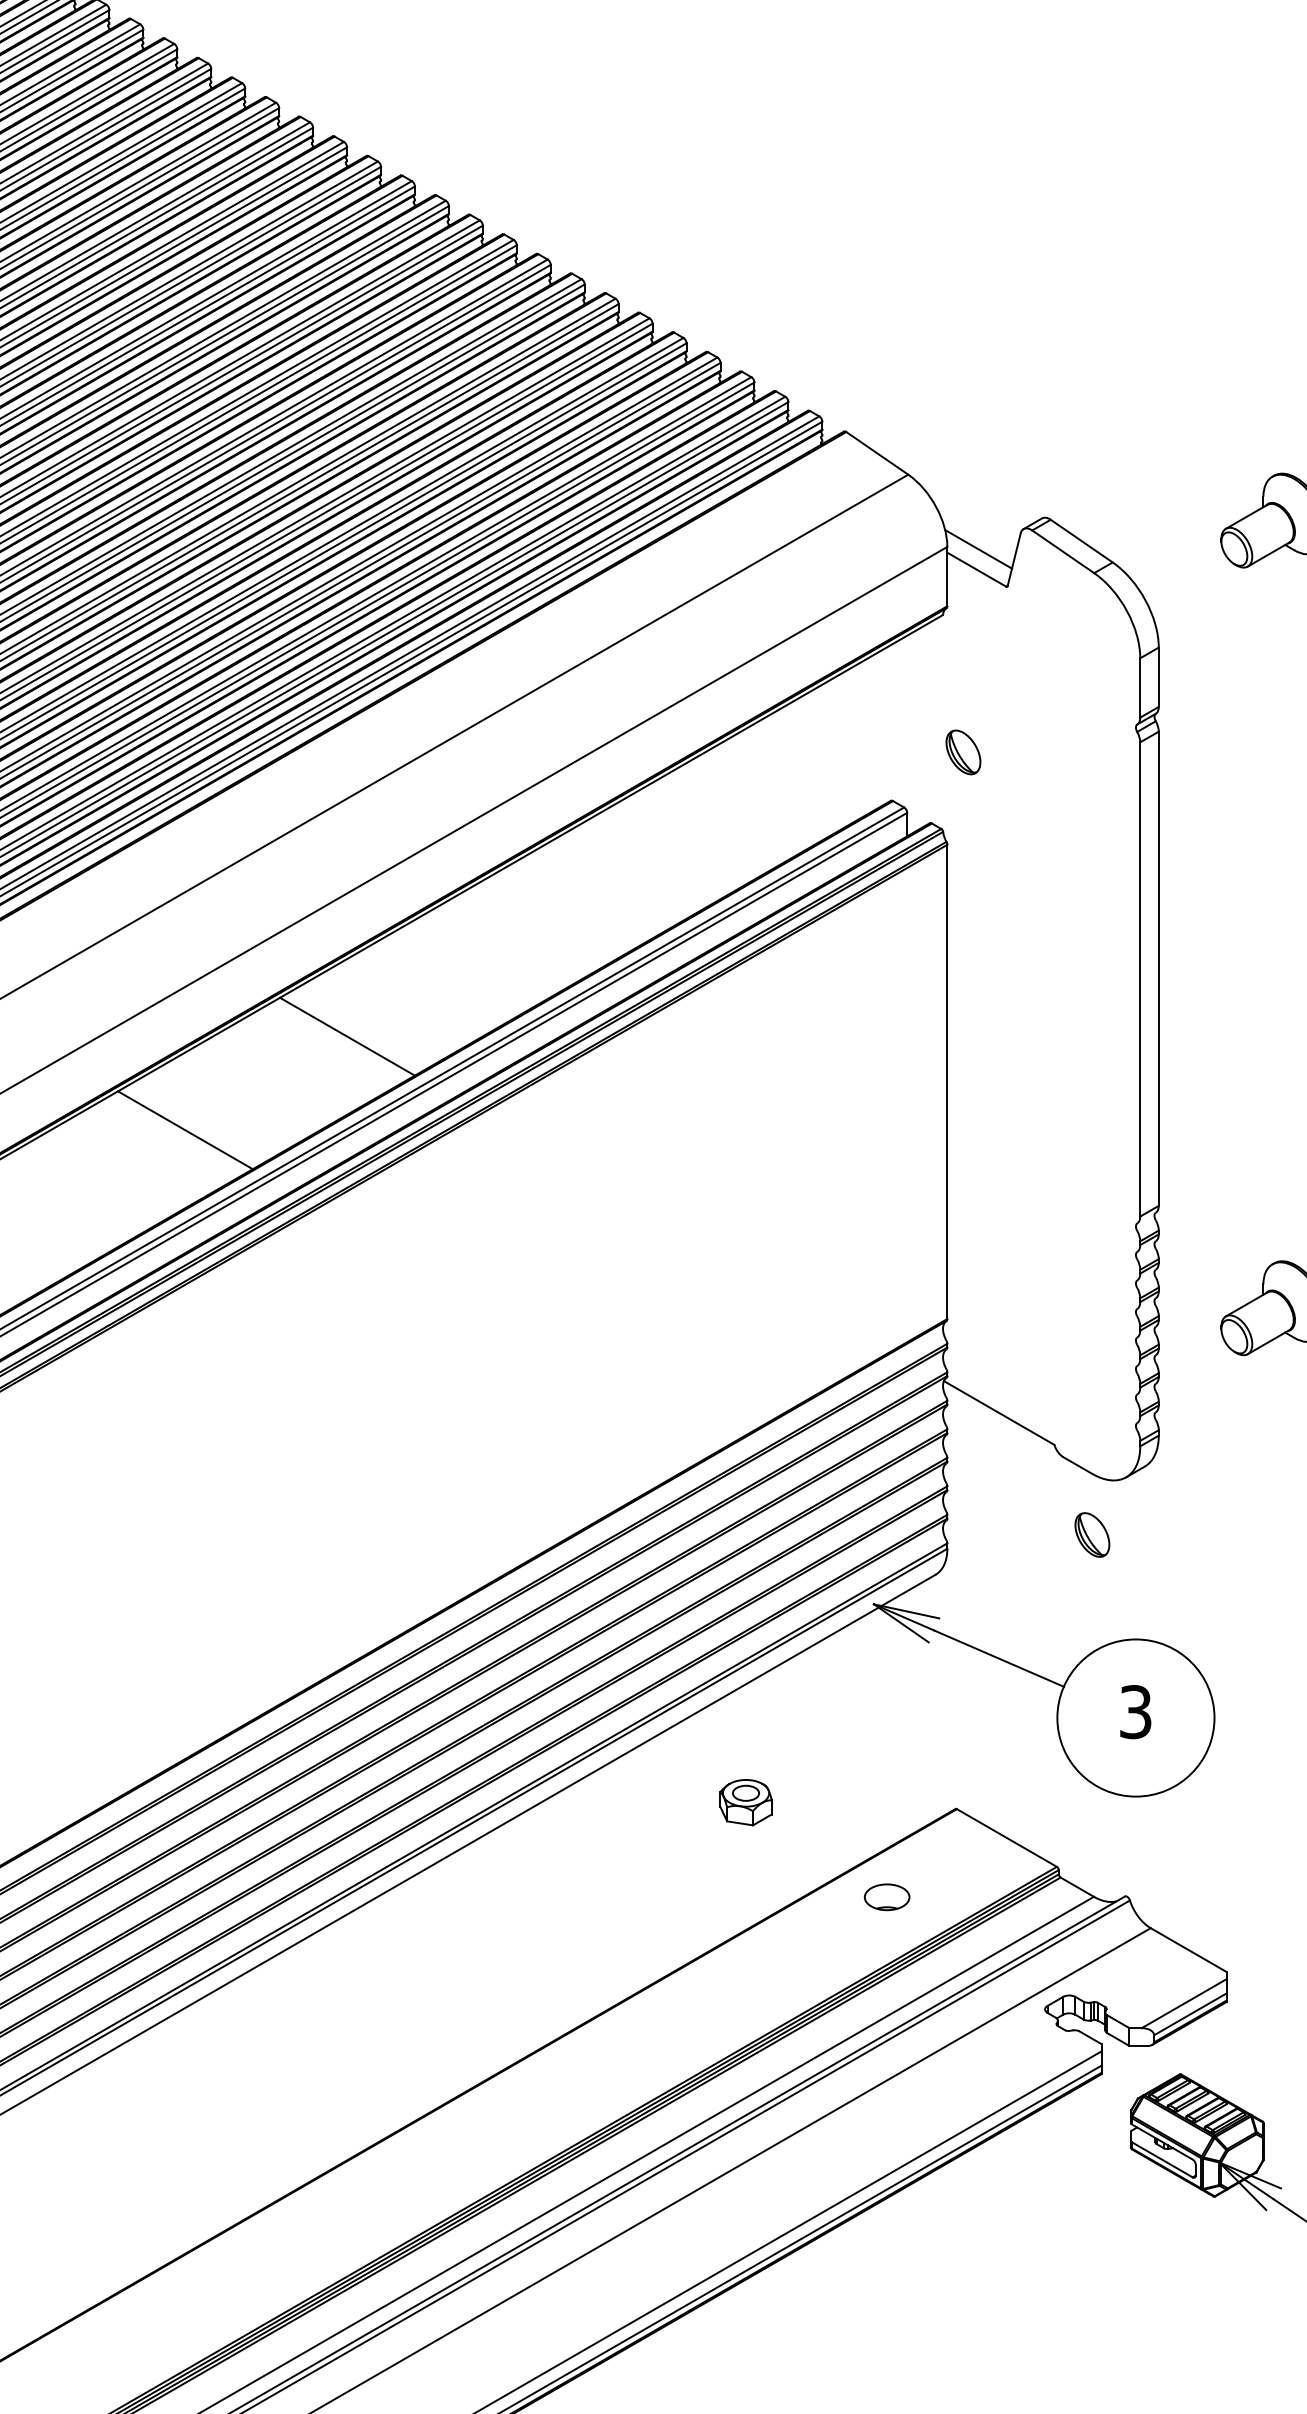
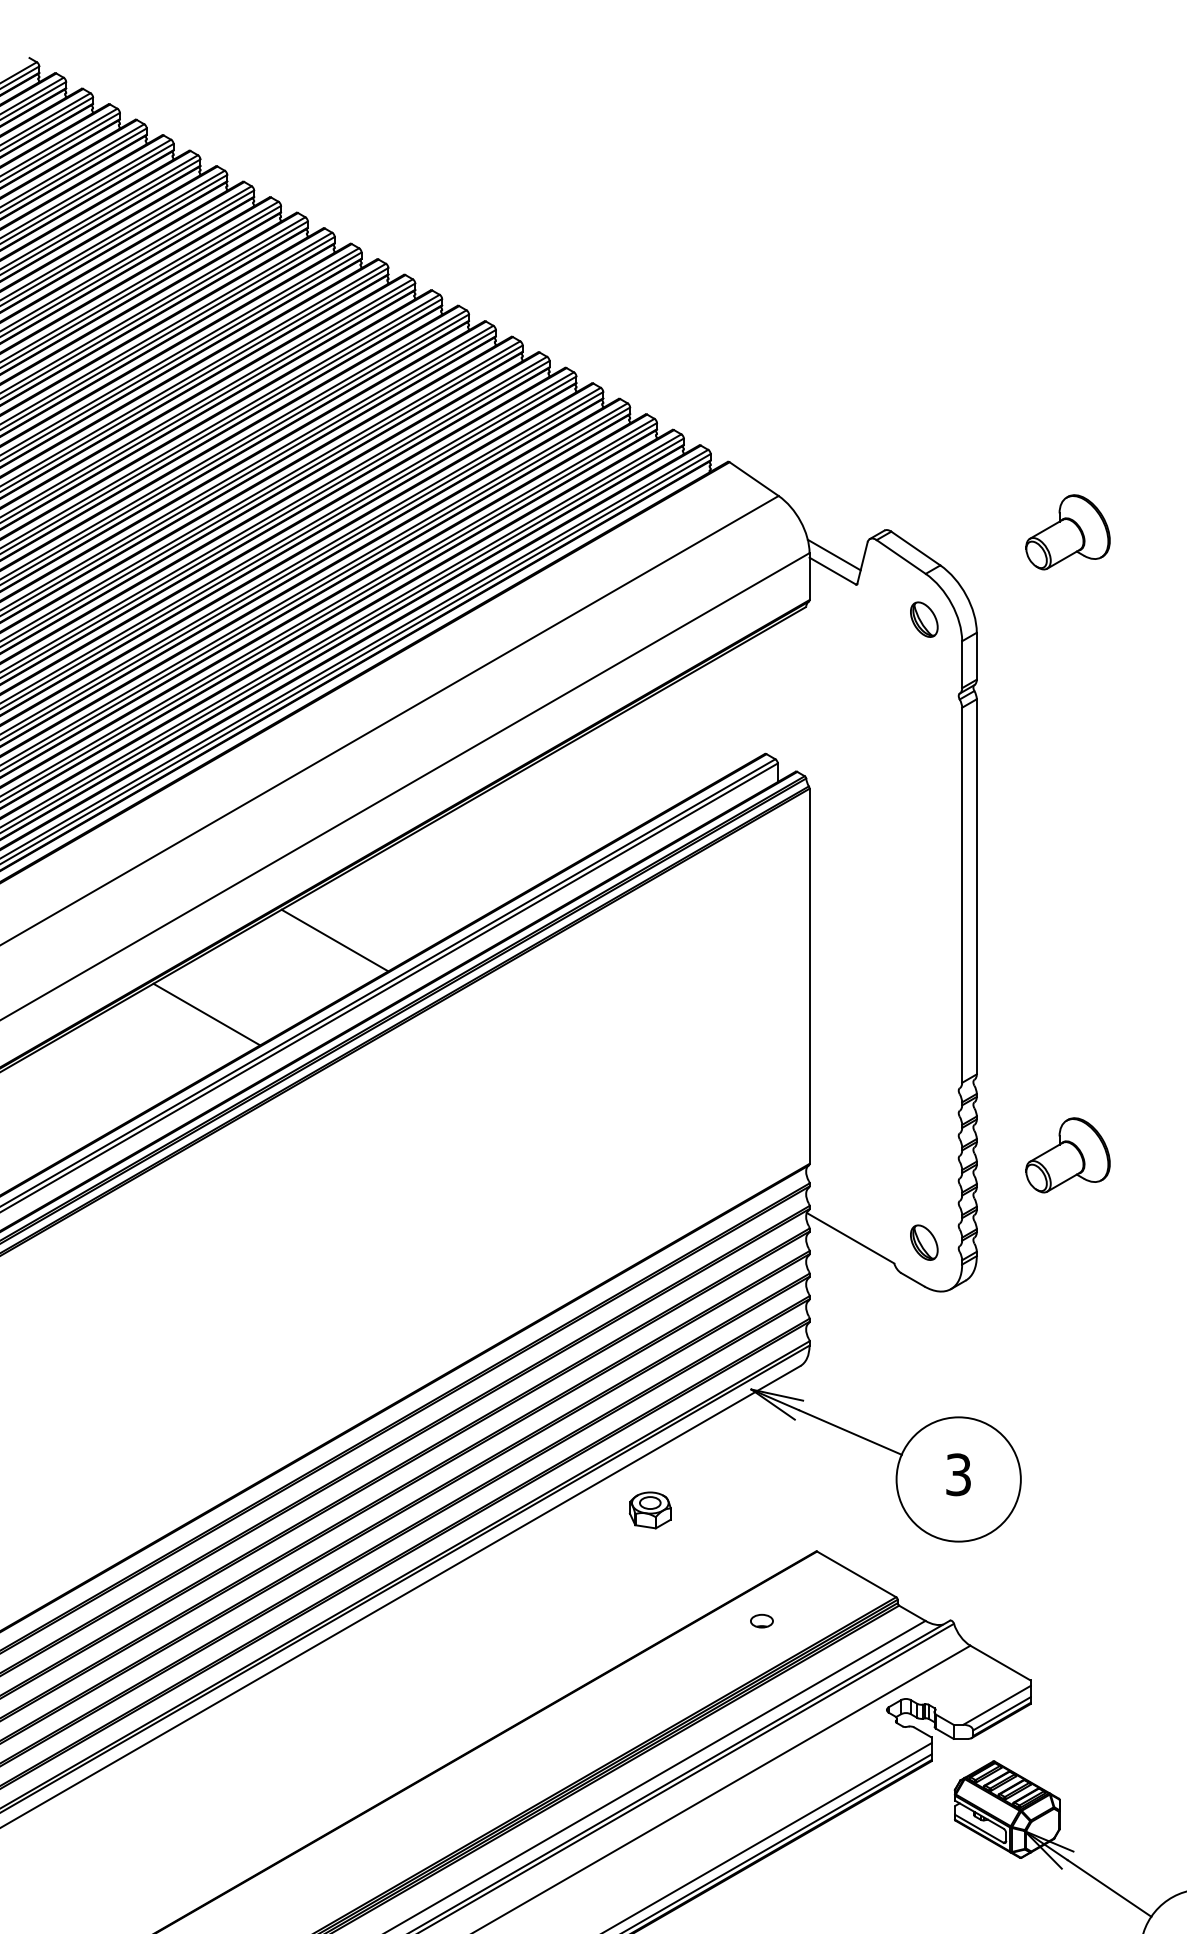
part: (963, 752) -> (924, 619), moved
part: (1092, 1534) -> (924, 1242), moved
part: (745, 1802) -> (649, 1510), moved
part: (886, 1896) -> (761, 1620), size x0.62

